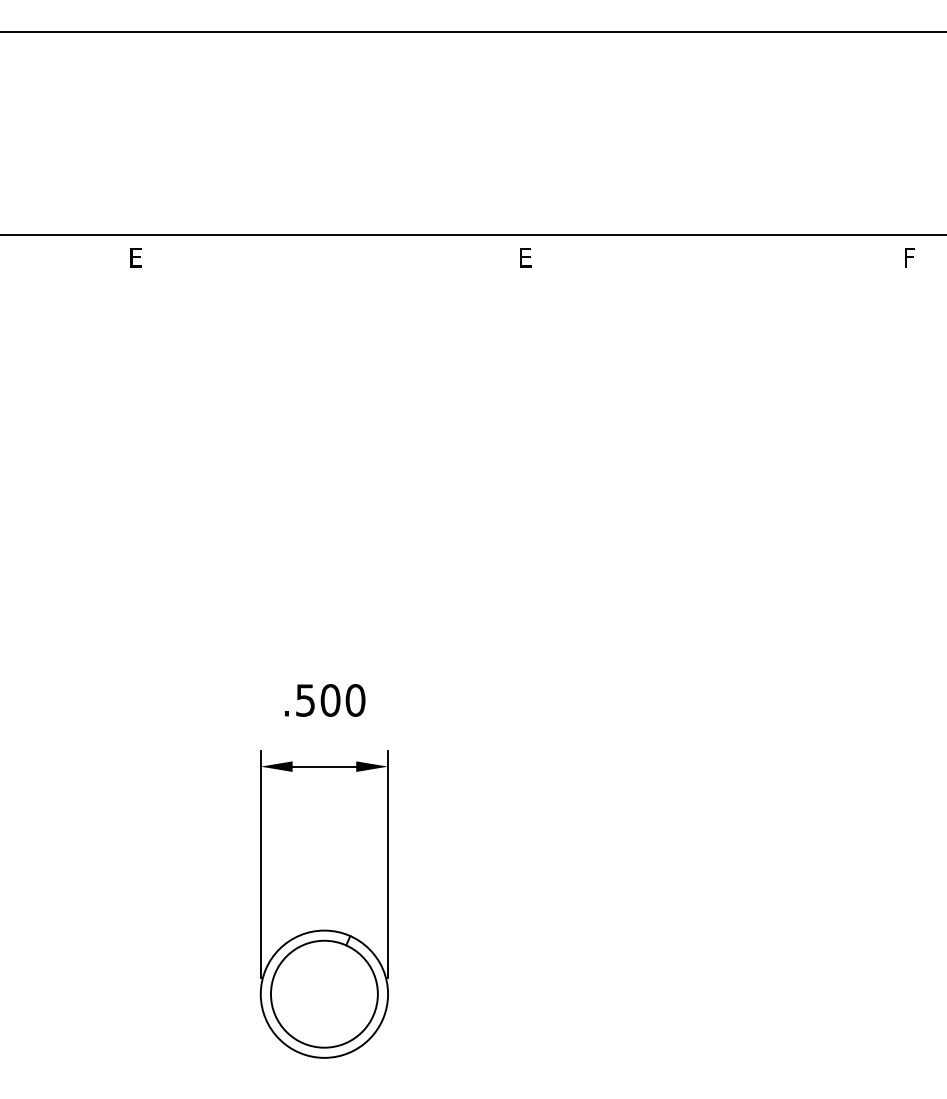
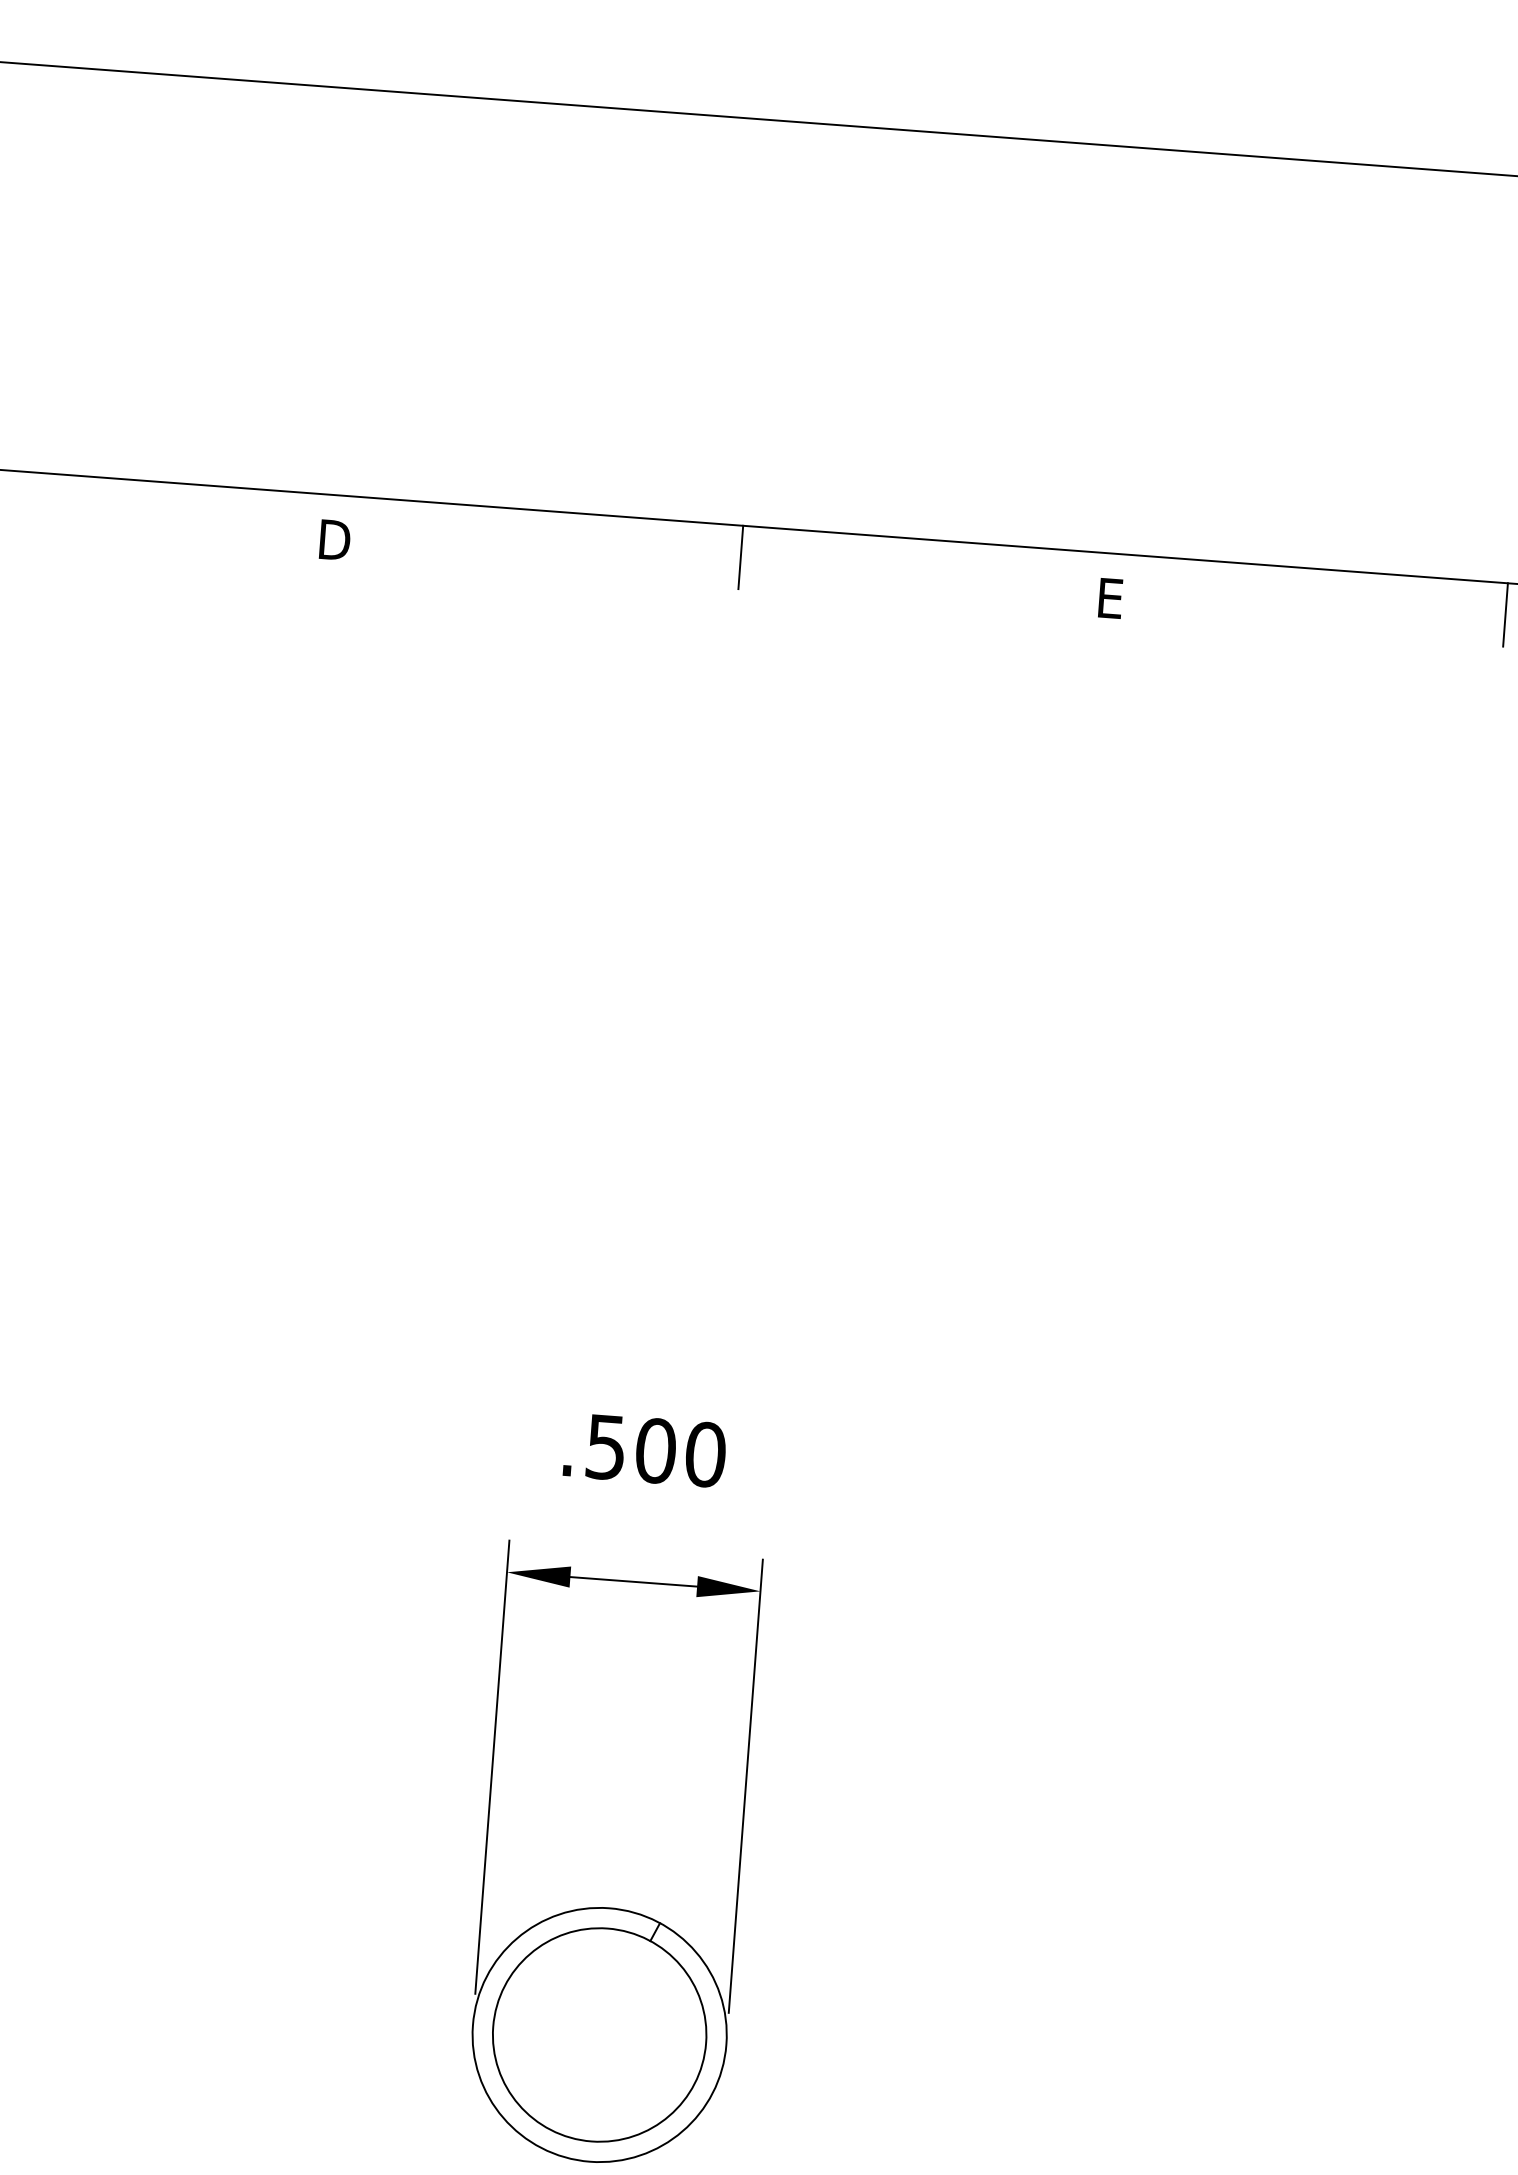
line: (339, 250) -> (741, 556), added
line: (723, 250) -> (1505, 613), added
text: (135, 257) -> (333, 539), E -> D

